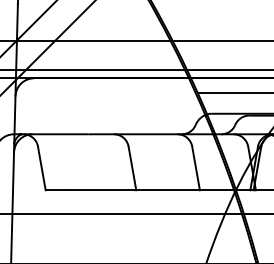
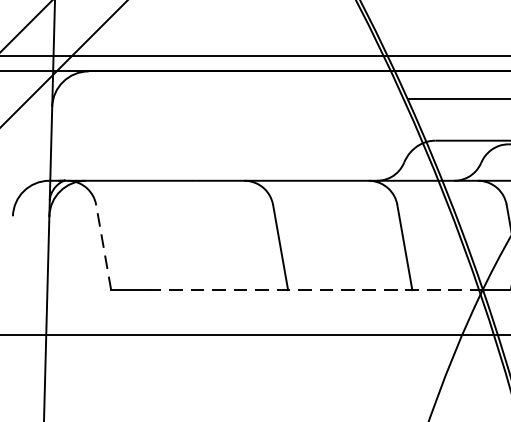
line: (41, 167) -> (103, 245), solid -> dashed
line: (150, 190) -> (315, 290), solid -> dashed

